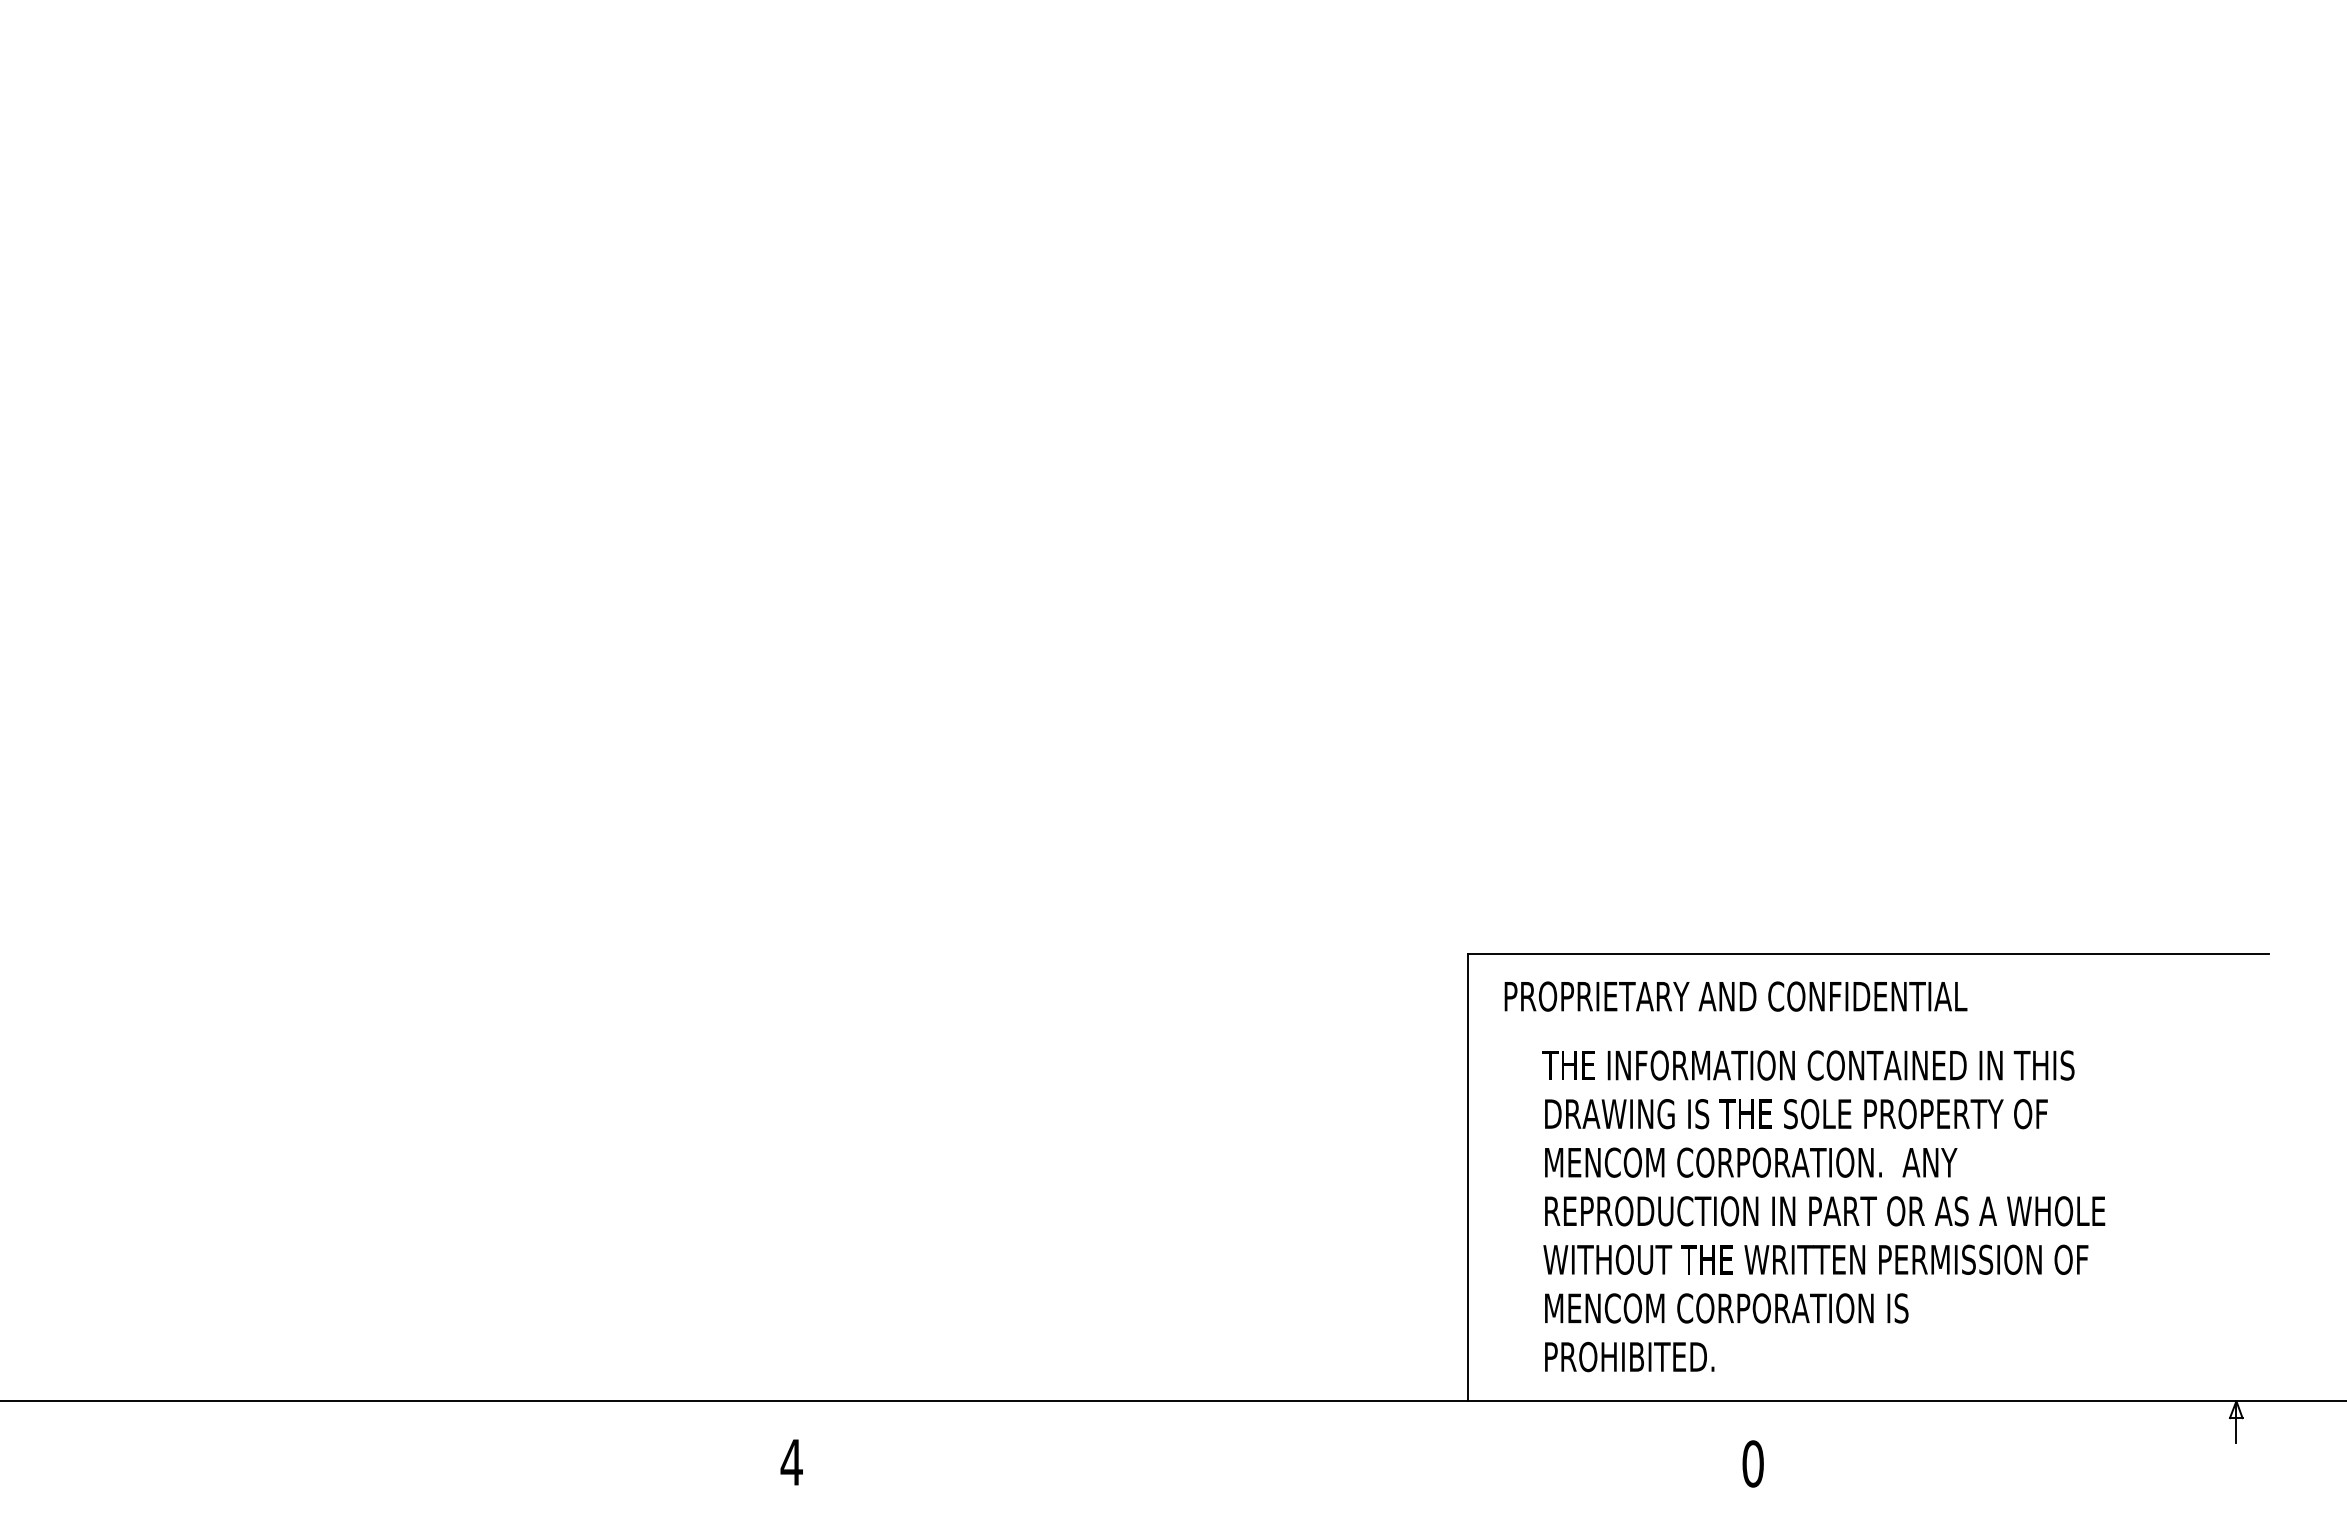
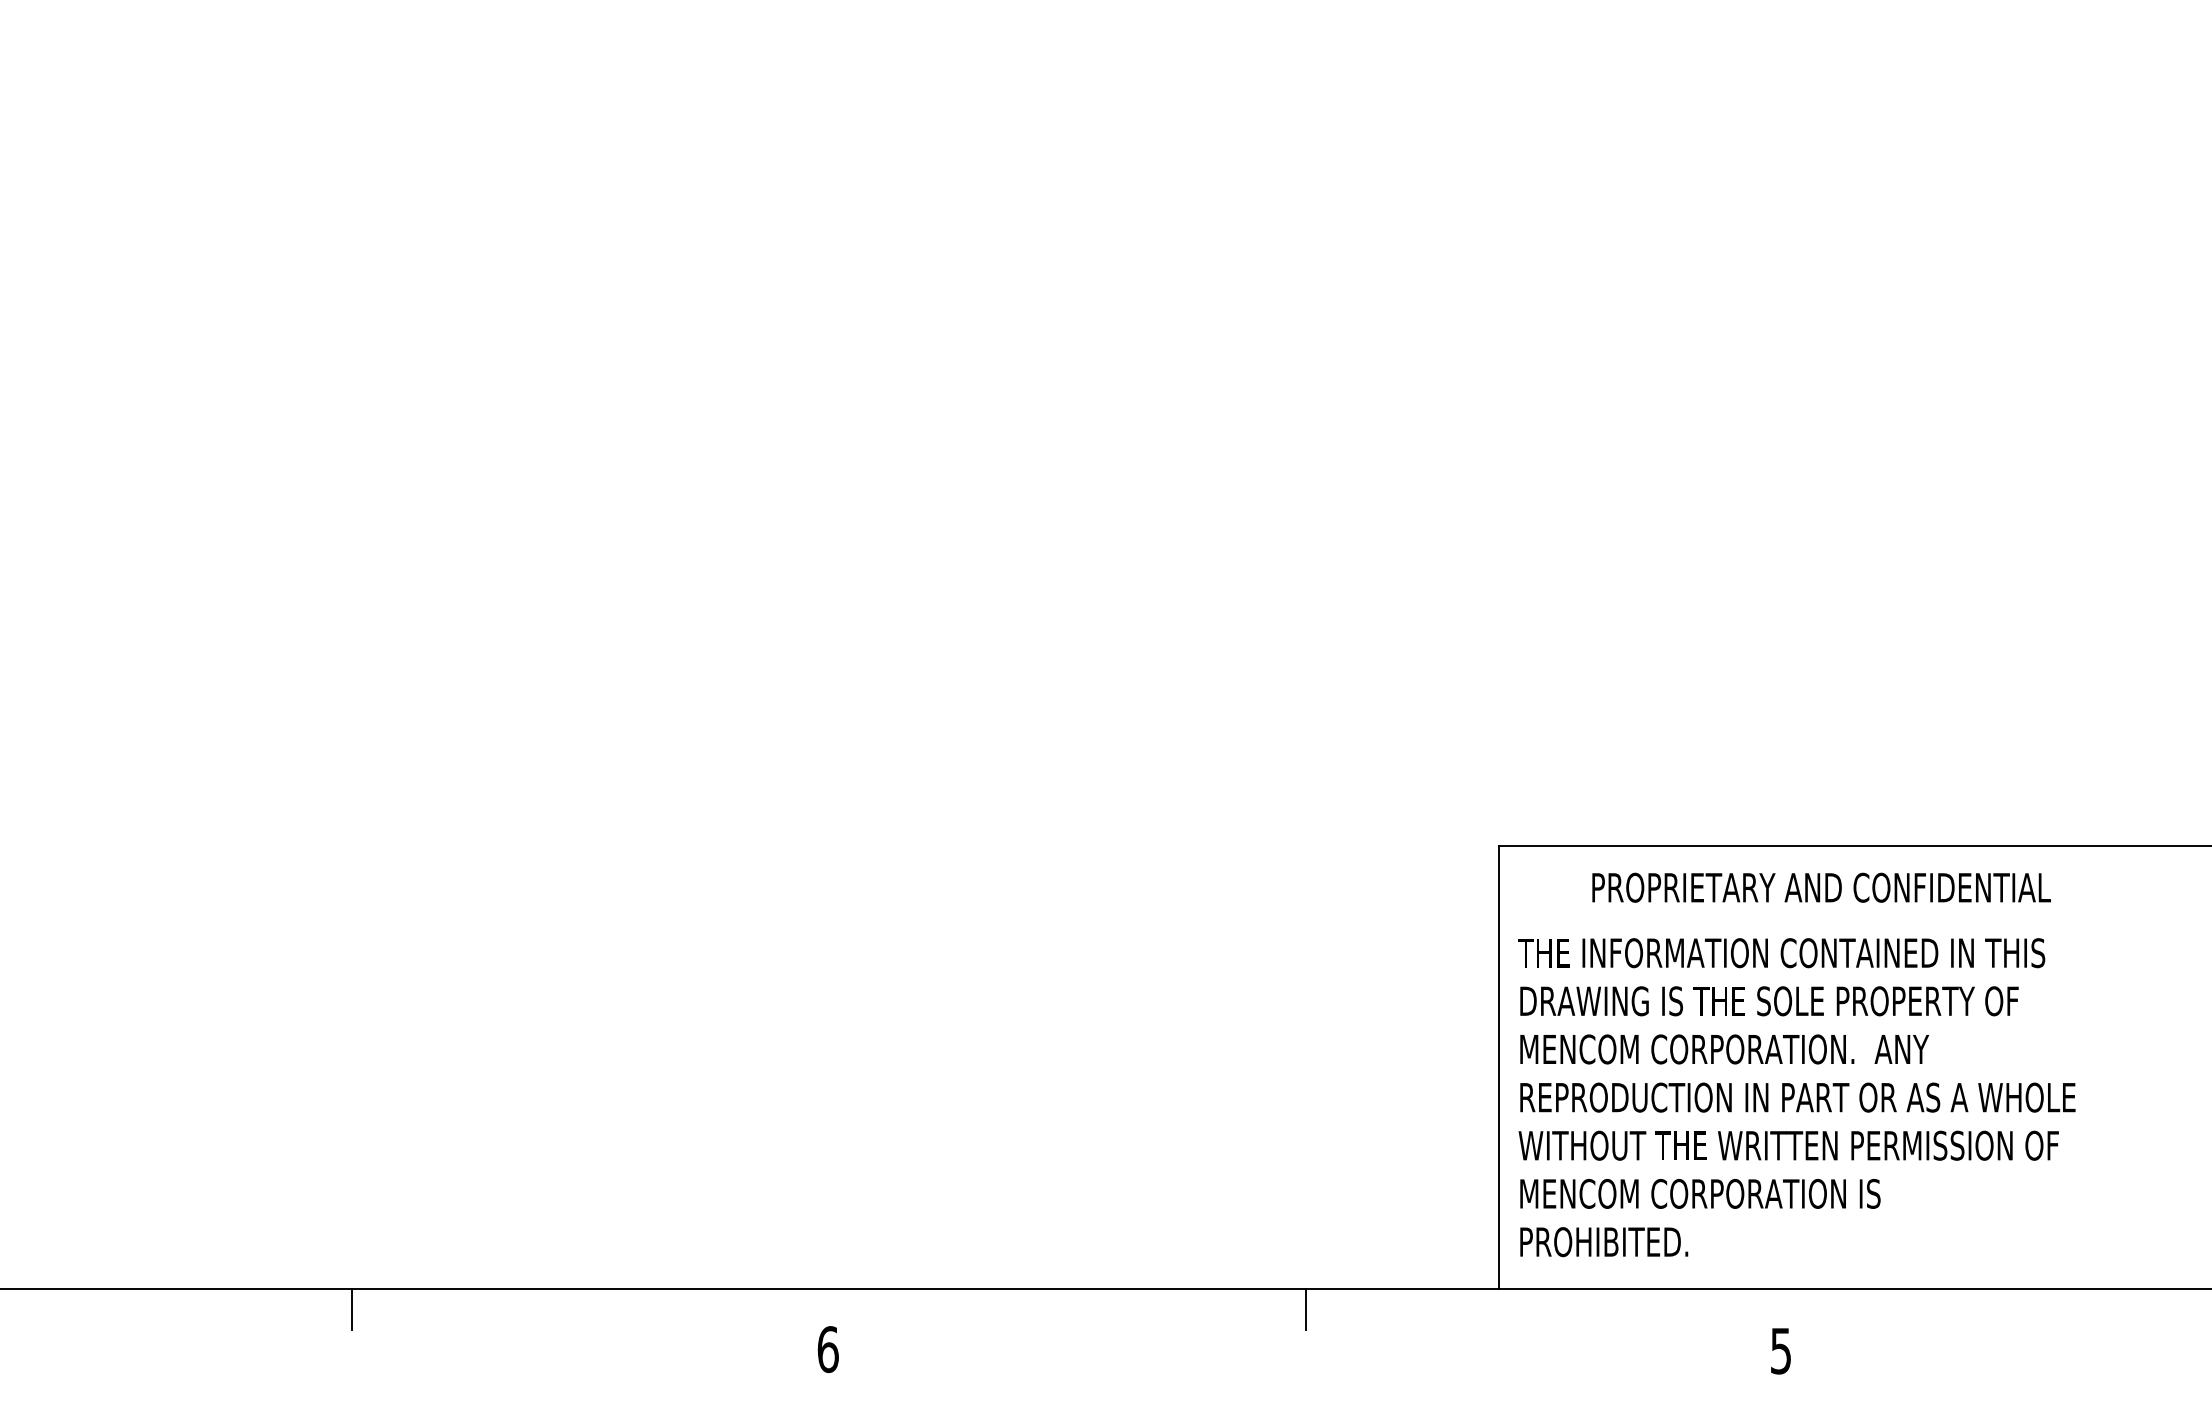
text: (1735, 996) -> (1821, 887), moved
text: (1823, 1211) -> (1796, 1097), moved
line: (311, 1421) -> (352, 1308), added
line: (1273, 1421) -> (1305, 1308), added
text: (791, 1462) -> (827, 1349), 4 -> 6
text: (1752, 1463) -> (1780, 1350), 0 -> 5

